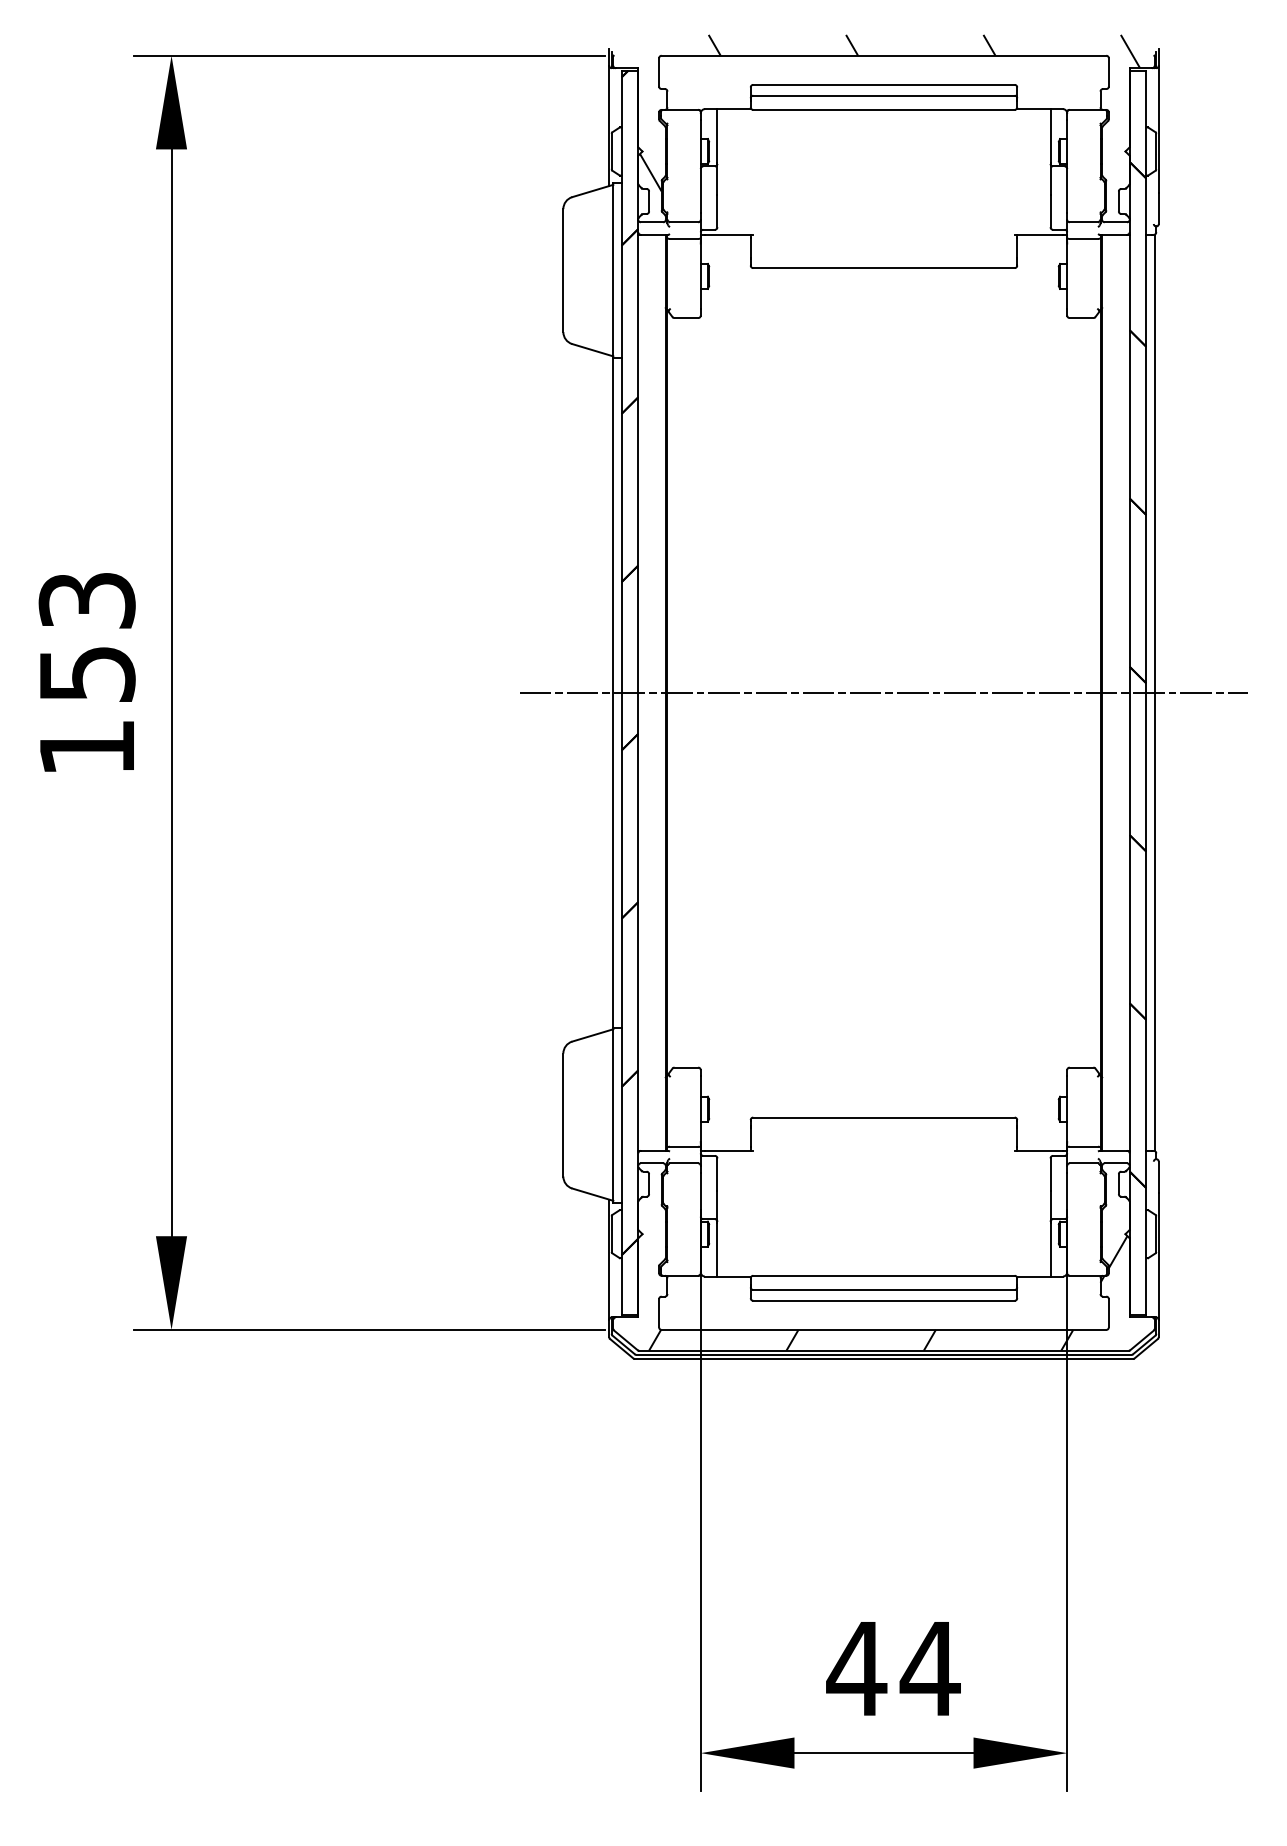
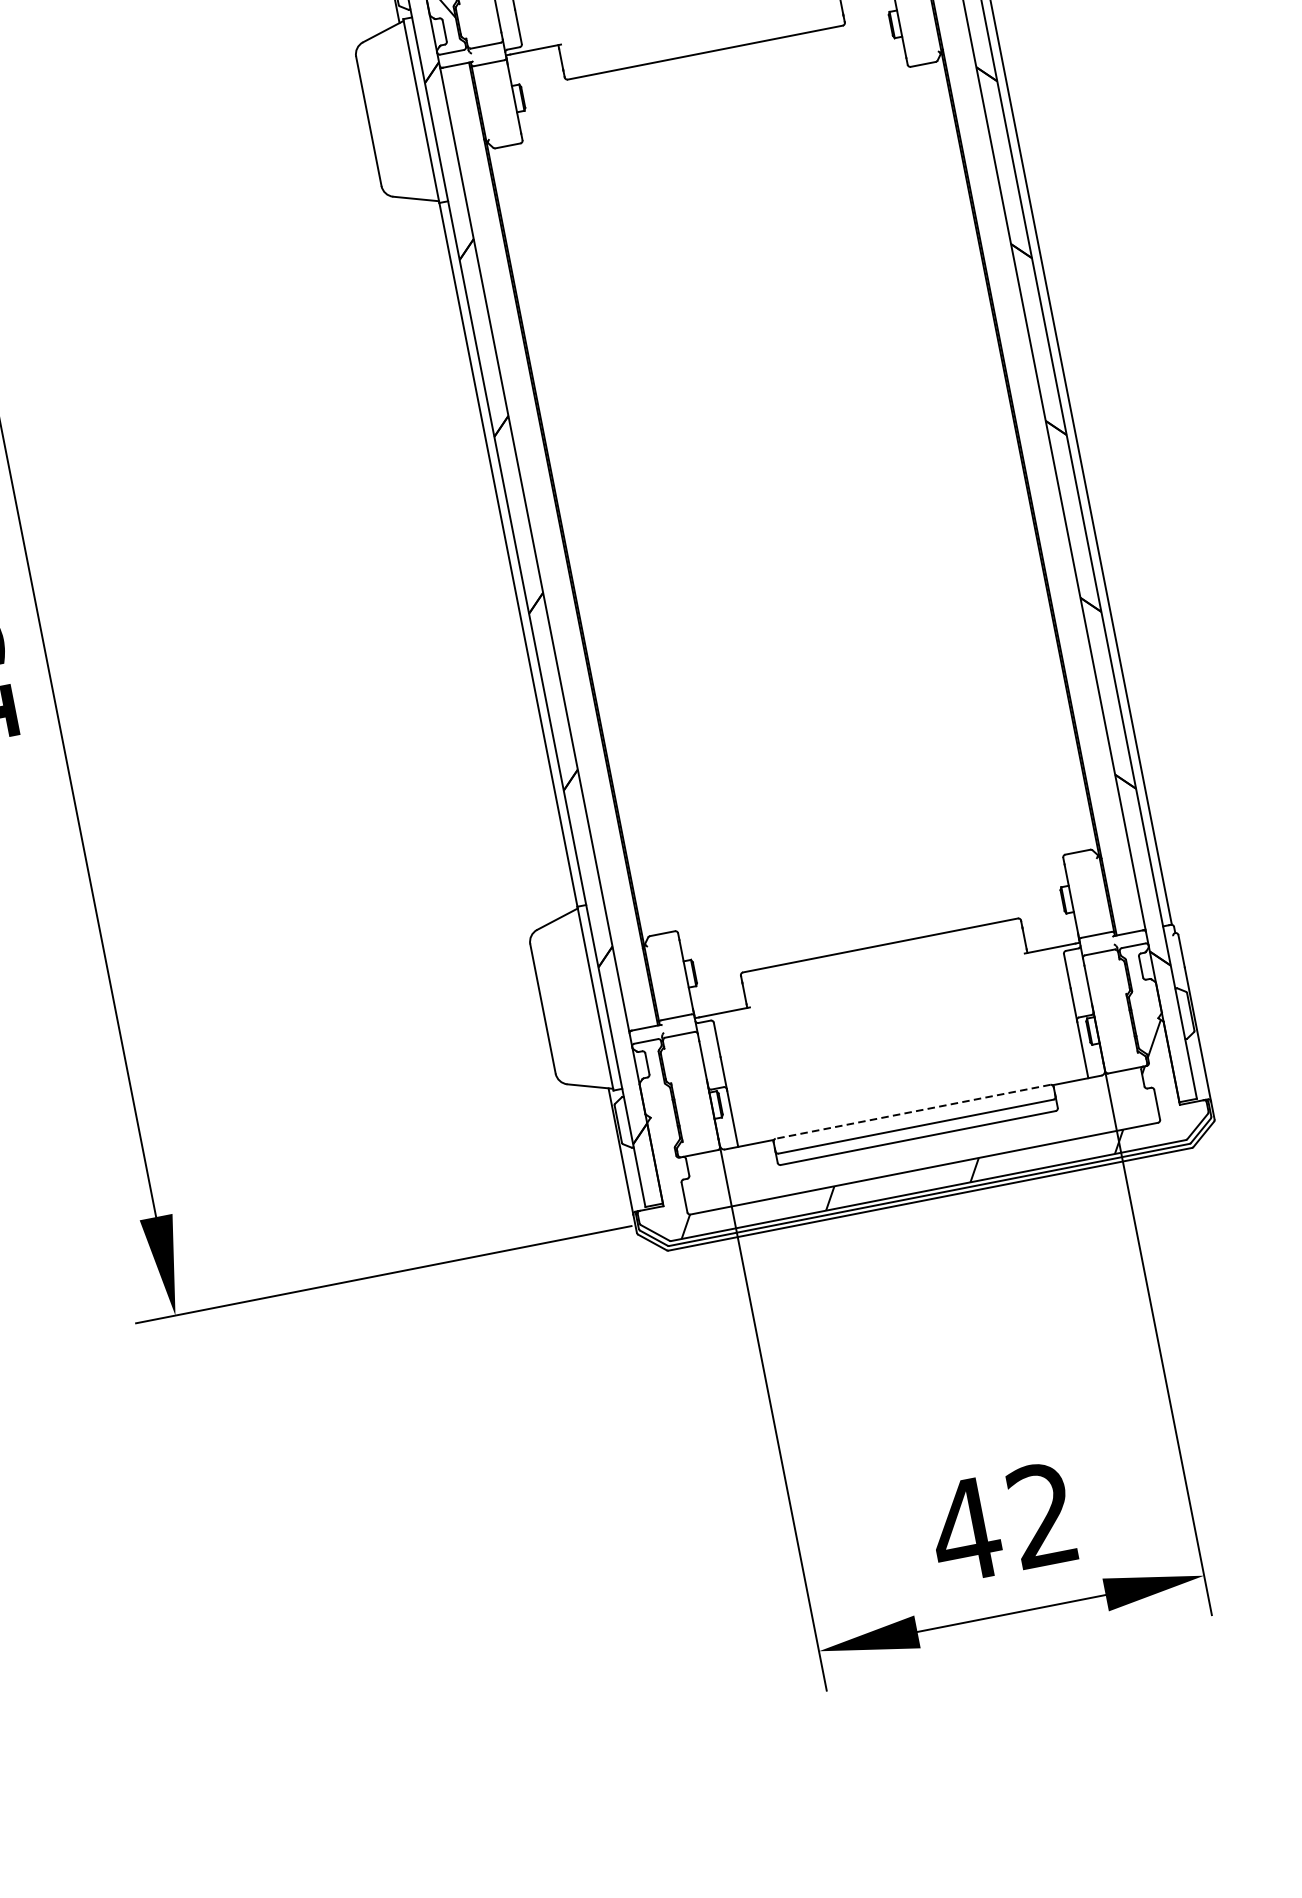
line: (883, 692) -> (792, 498), removed
line: (883, 1275) -> (912, 1111), solid -> dashed
text: (929, 1667) -> (1041, 1514), 44 -> 42

